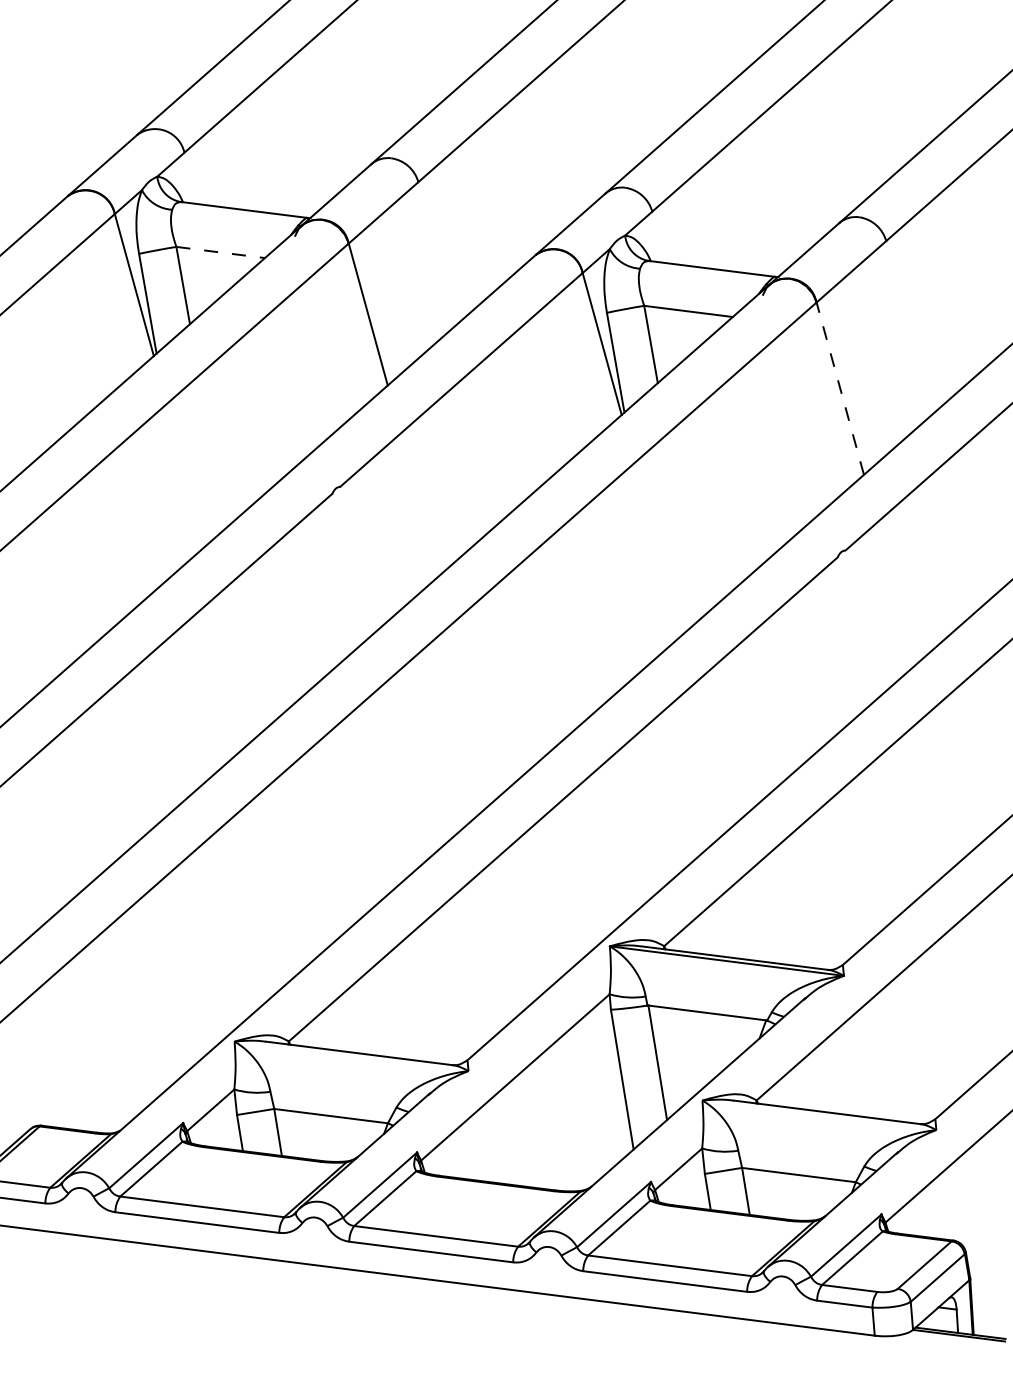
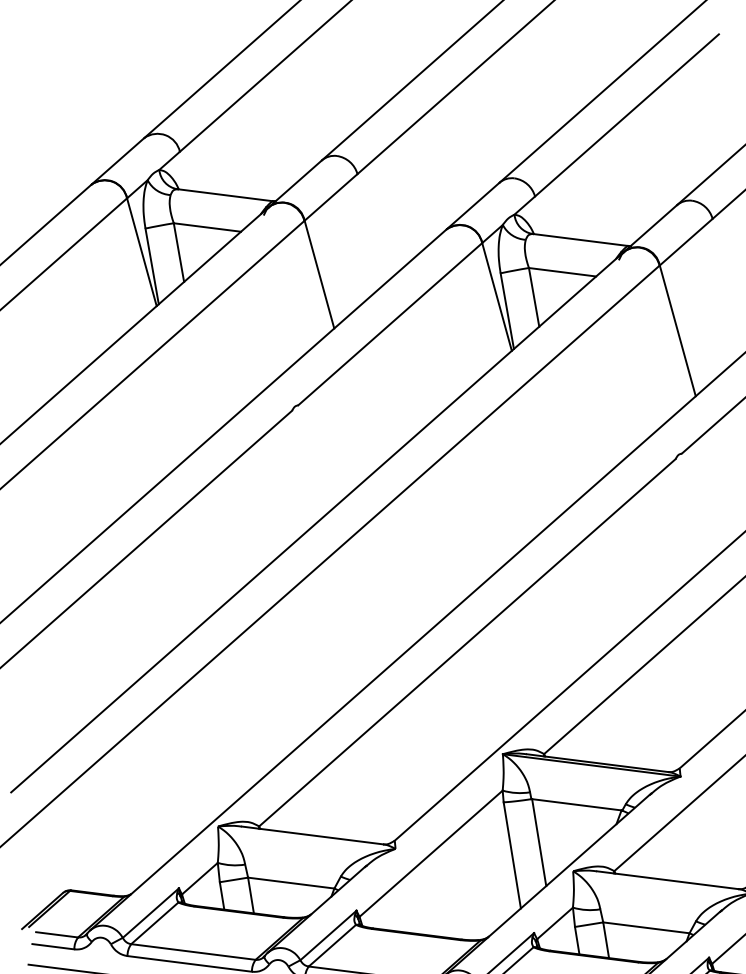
line: (220, 252) -> (207, 227), dashed -> solid
line: (840, 388) -> (677, 330), dashed -> solid

